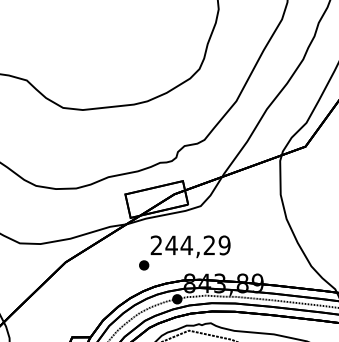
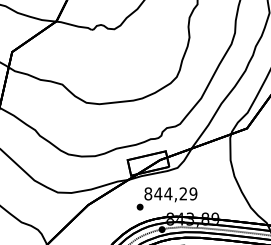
text: (156, 244) -> (148, 193), 244,29 -> 844,29

